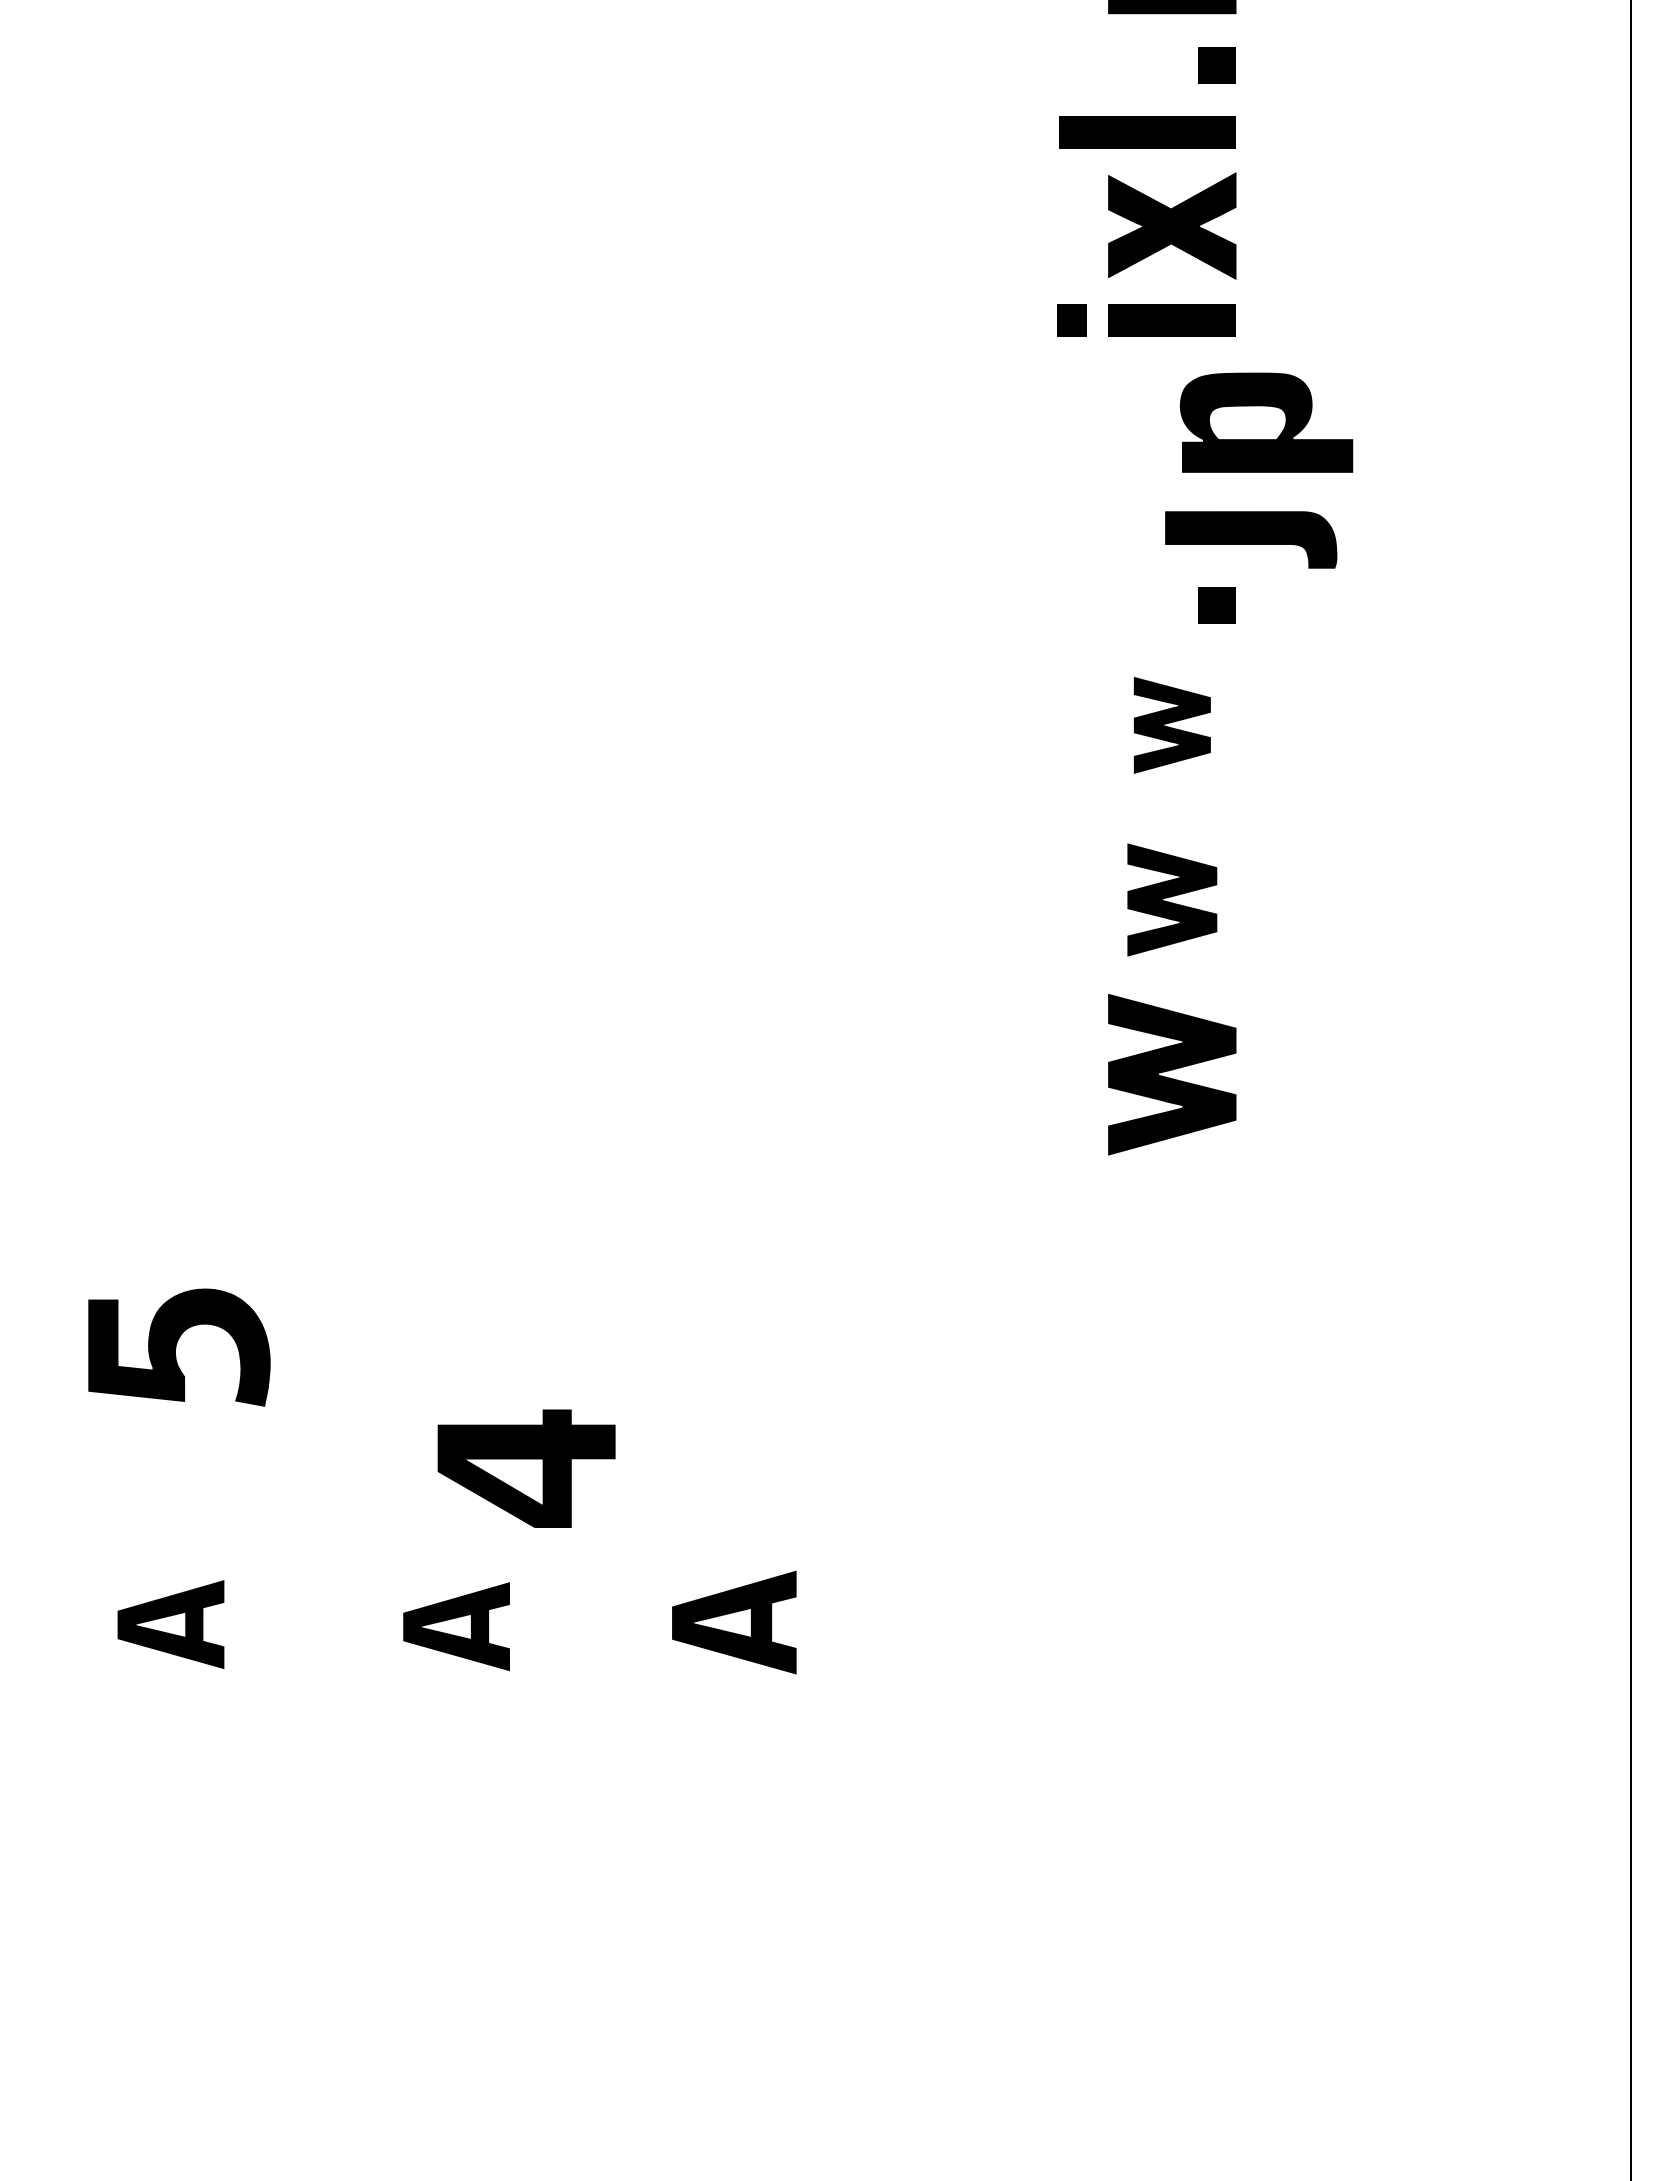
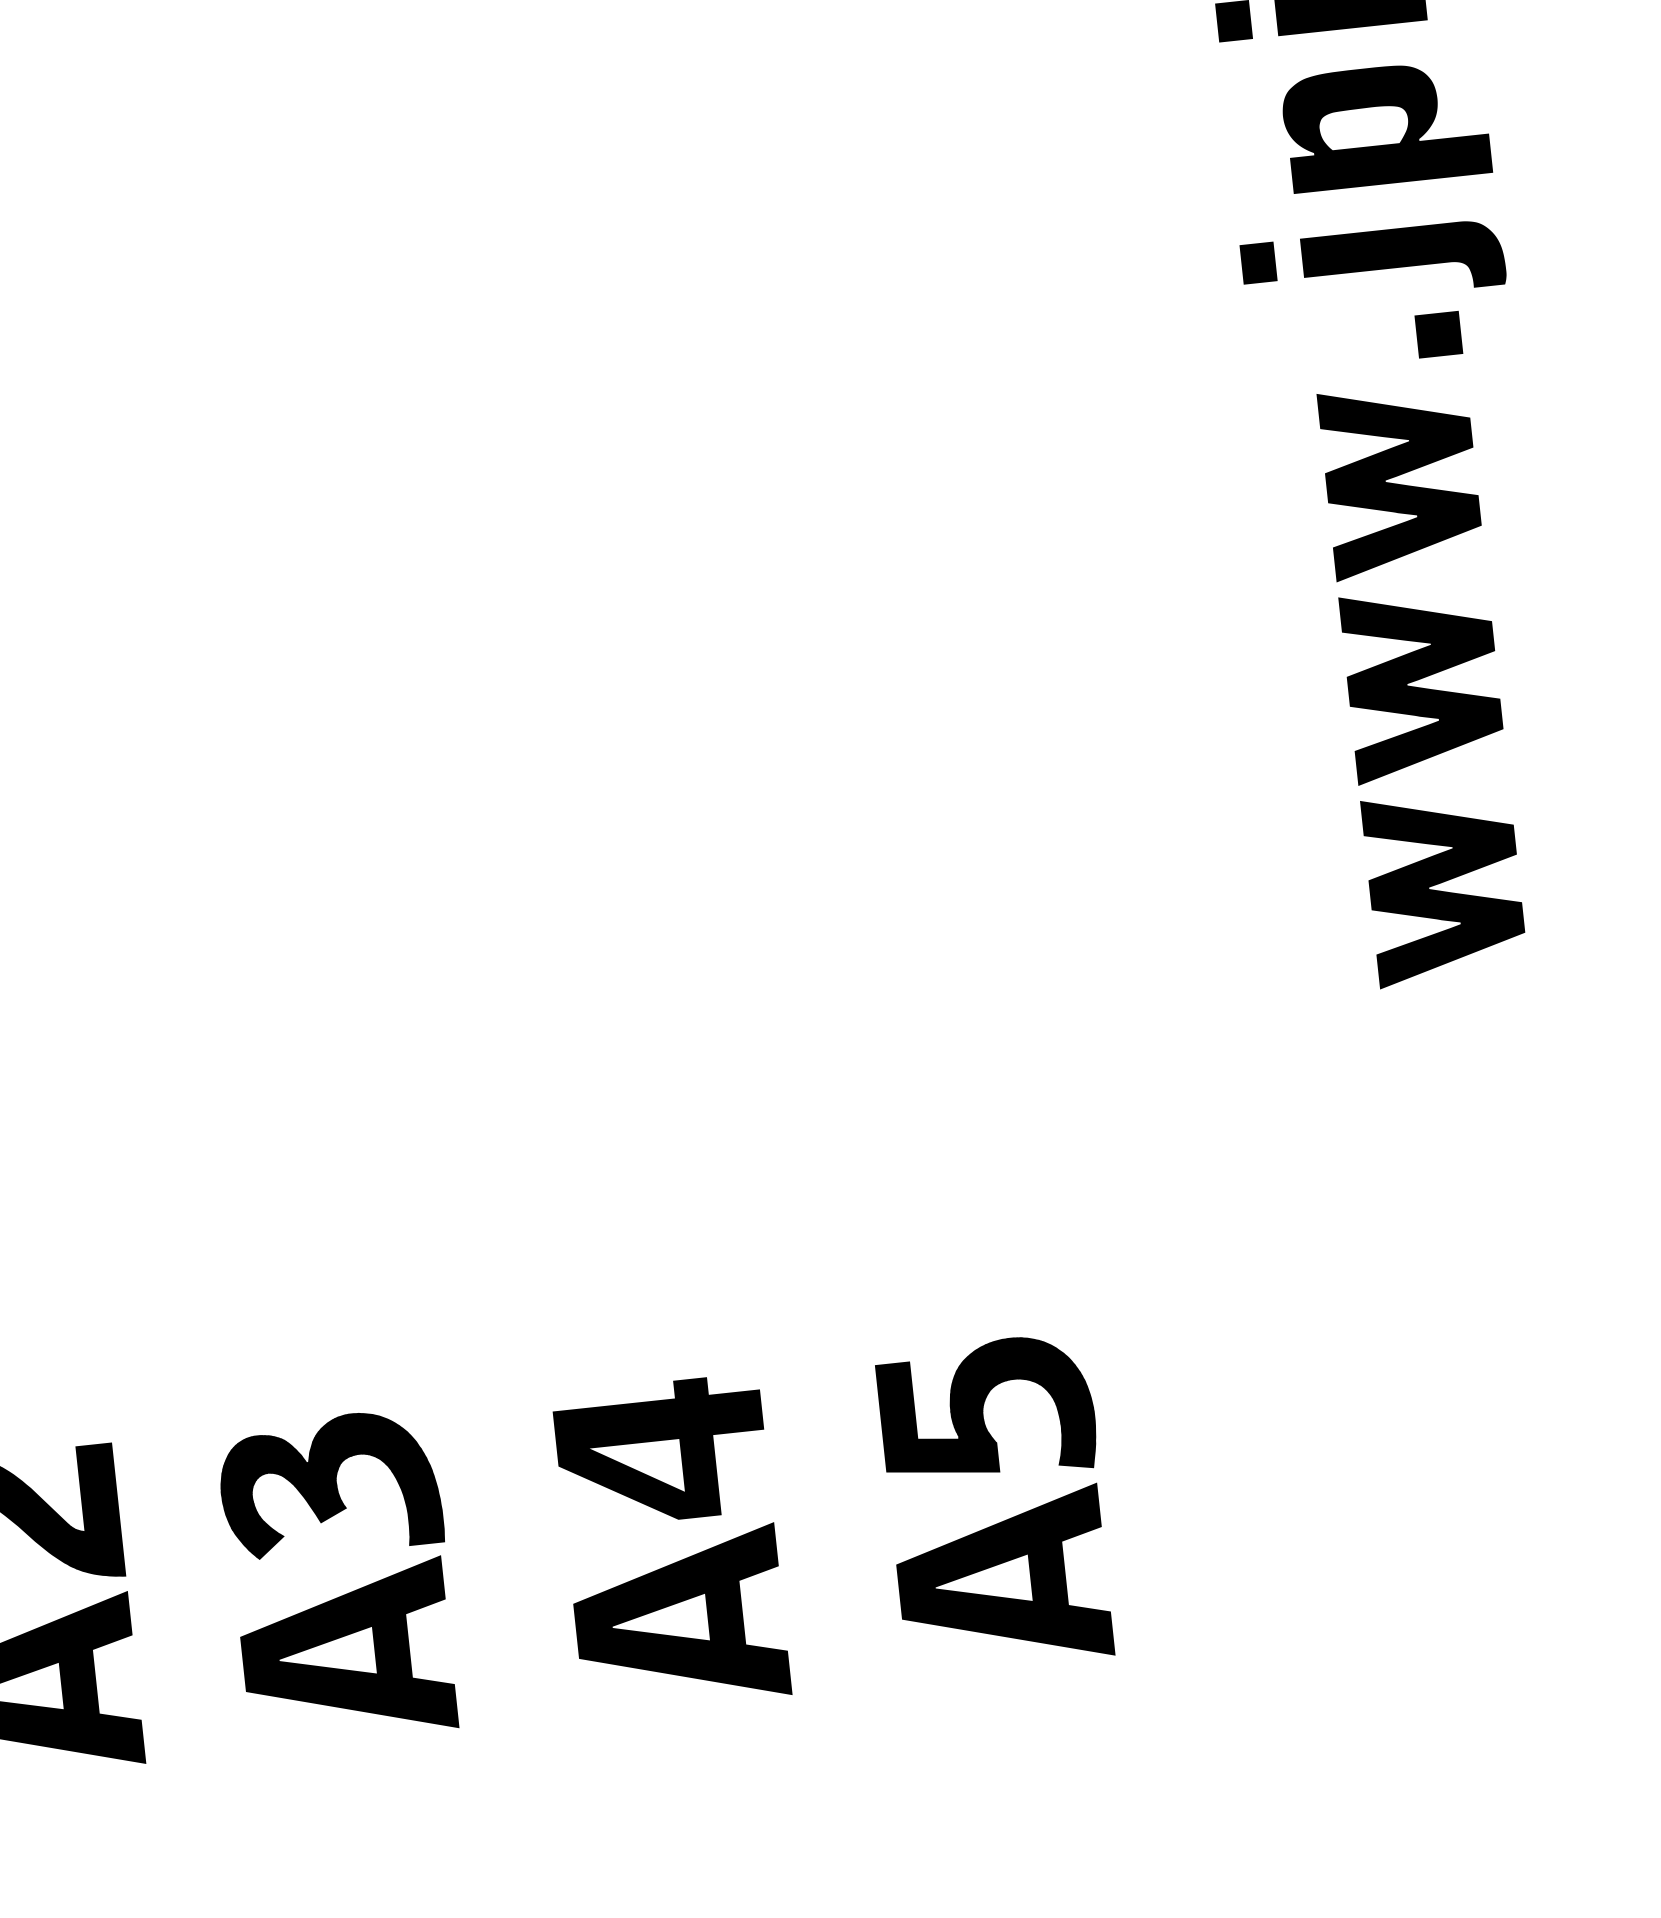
part: (1266, 422) -> (1385, 124), moved
fill: (1070, 528) -> (1258, 263), added
part: (1251, 539) -> (1404, 260), moved
part: (1172, 725) -> (1401, 480), size x1.67
part: (1172, 899) -> (1423, 683), size x1.43
part: (179, 1347) -> (987, 1409), moved
part: (526, 1468) -> (661, 1451), moved
fill: (171, 1480) -> (329, 1484), added
part: (734, 1622) -> (1002, 1580), size x1.43
part: (170, 1624) -> (346, 1652), size x1.67
part: (456, 1626) -> (679, 1619), size x1.67

